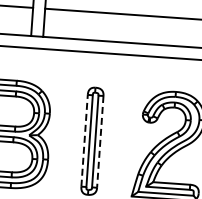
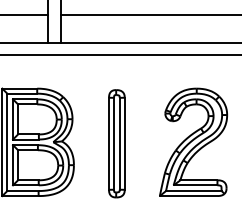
line: (85, 140) -> (109, 143), dashed -> solid
line: (99, 142) -> (124, 144), dashed -> solid

